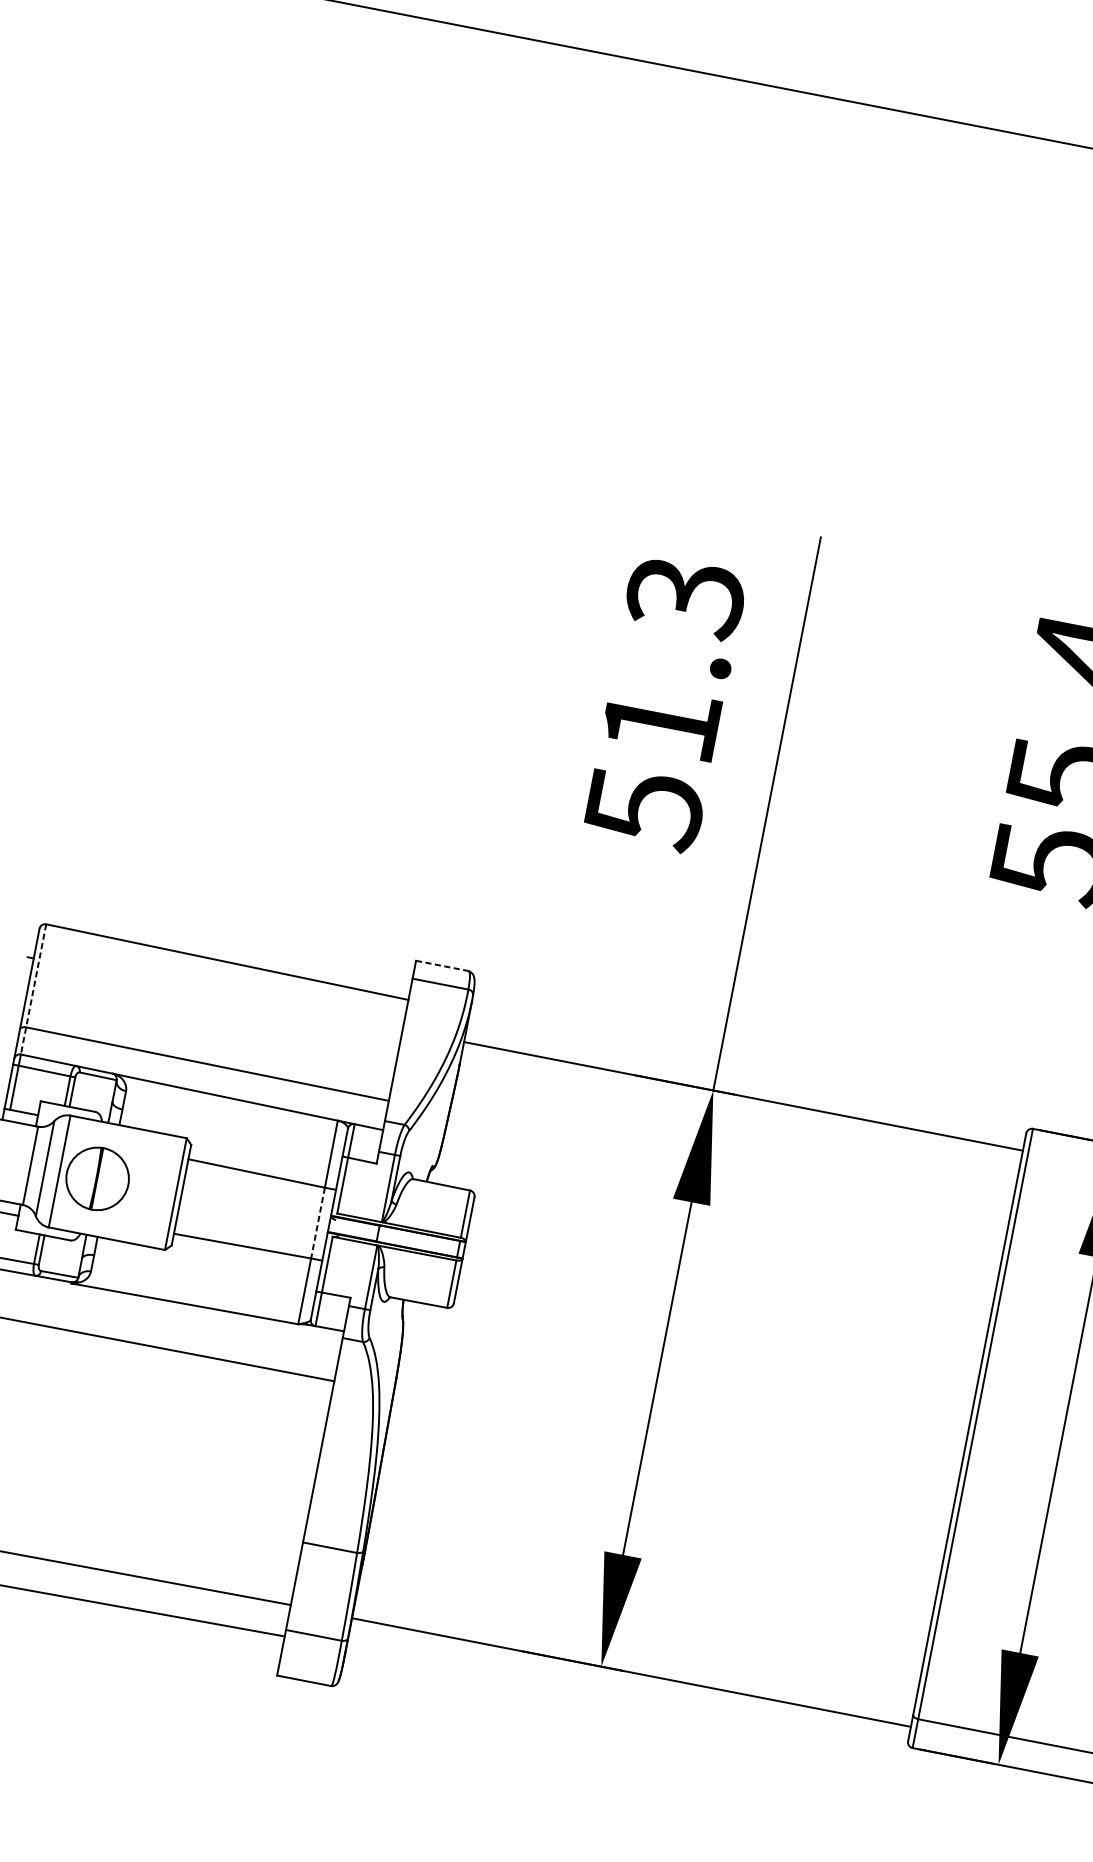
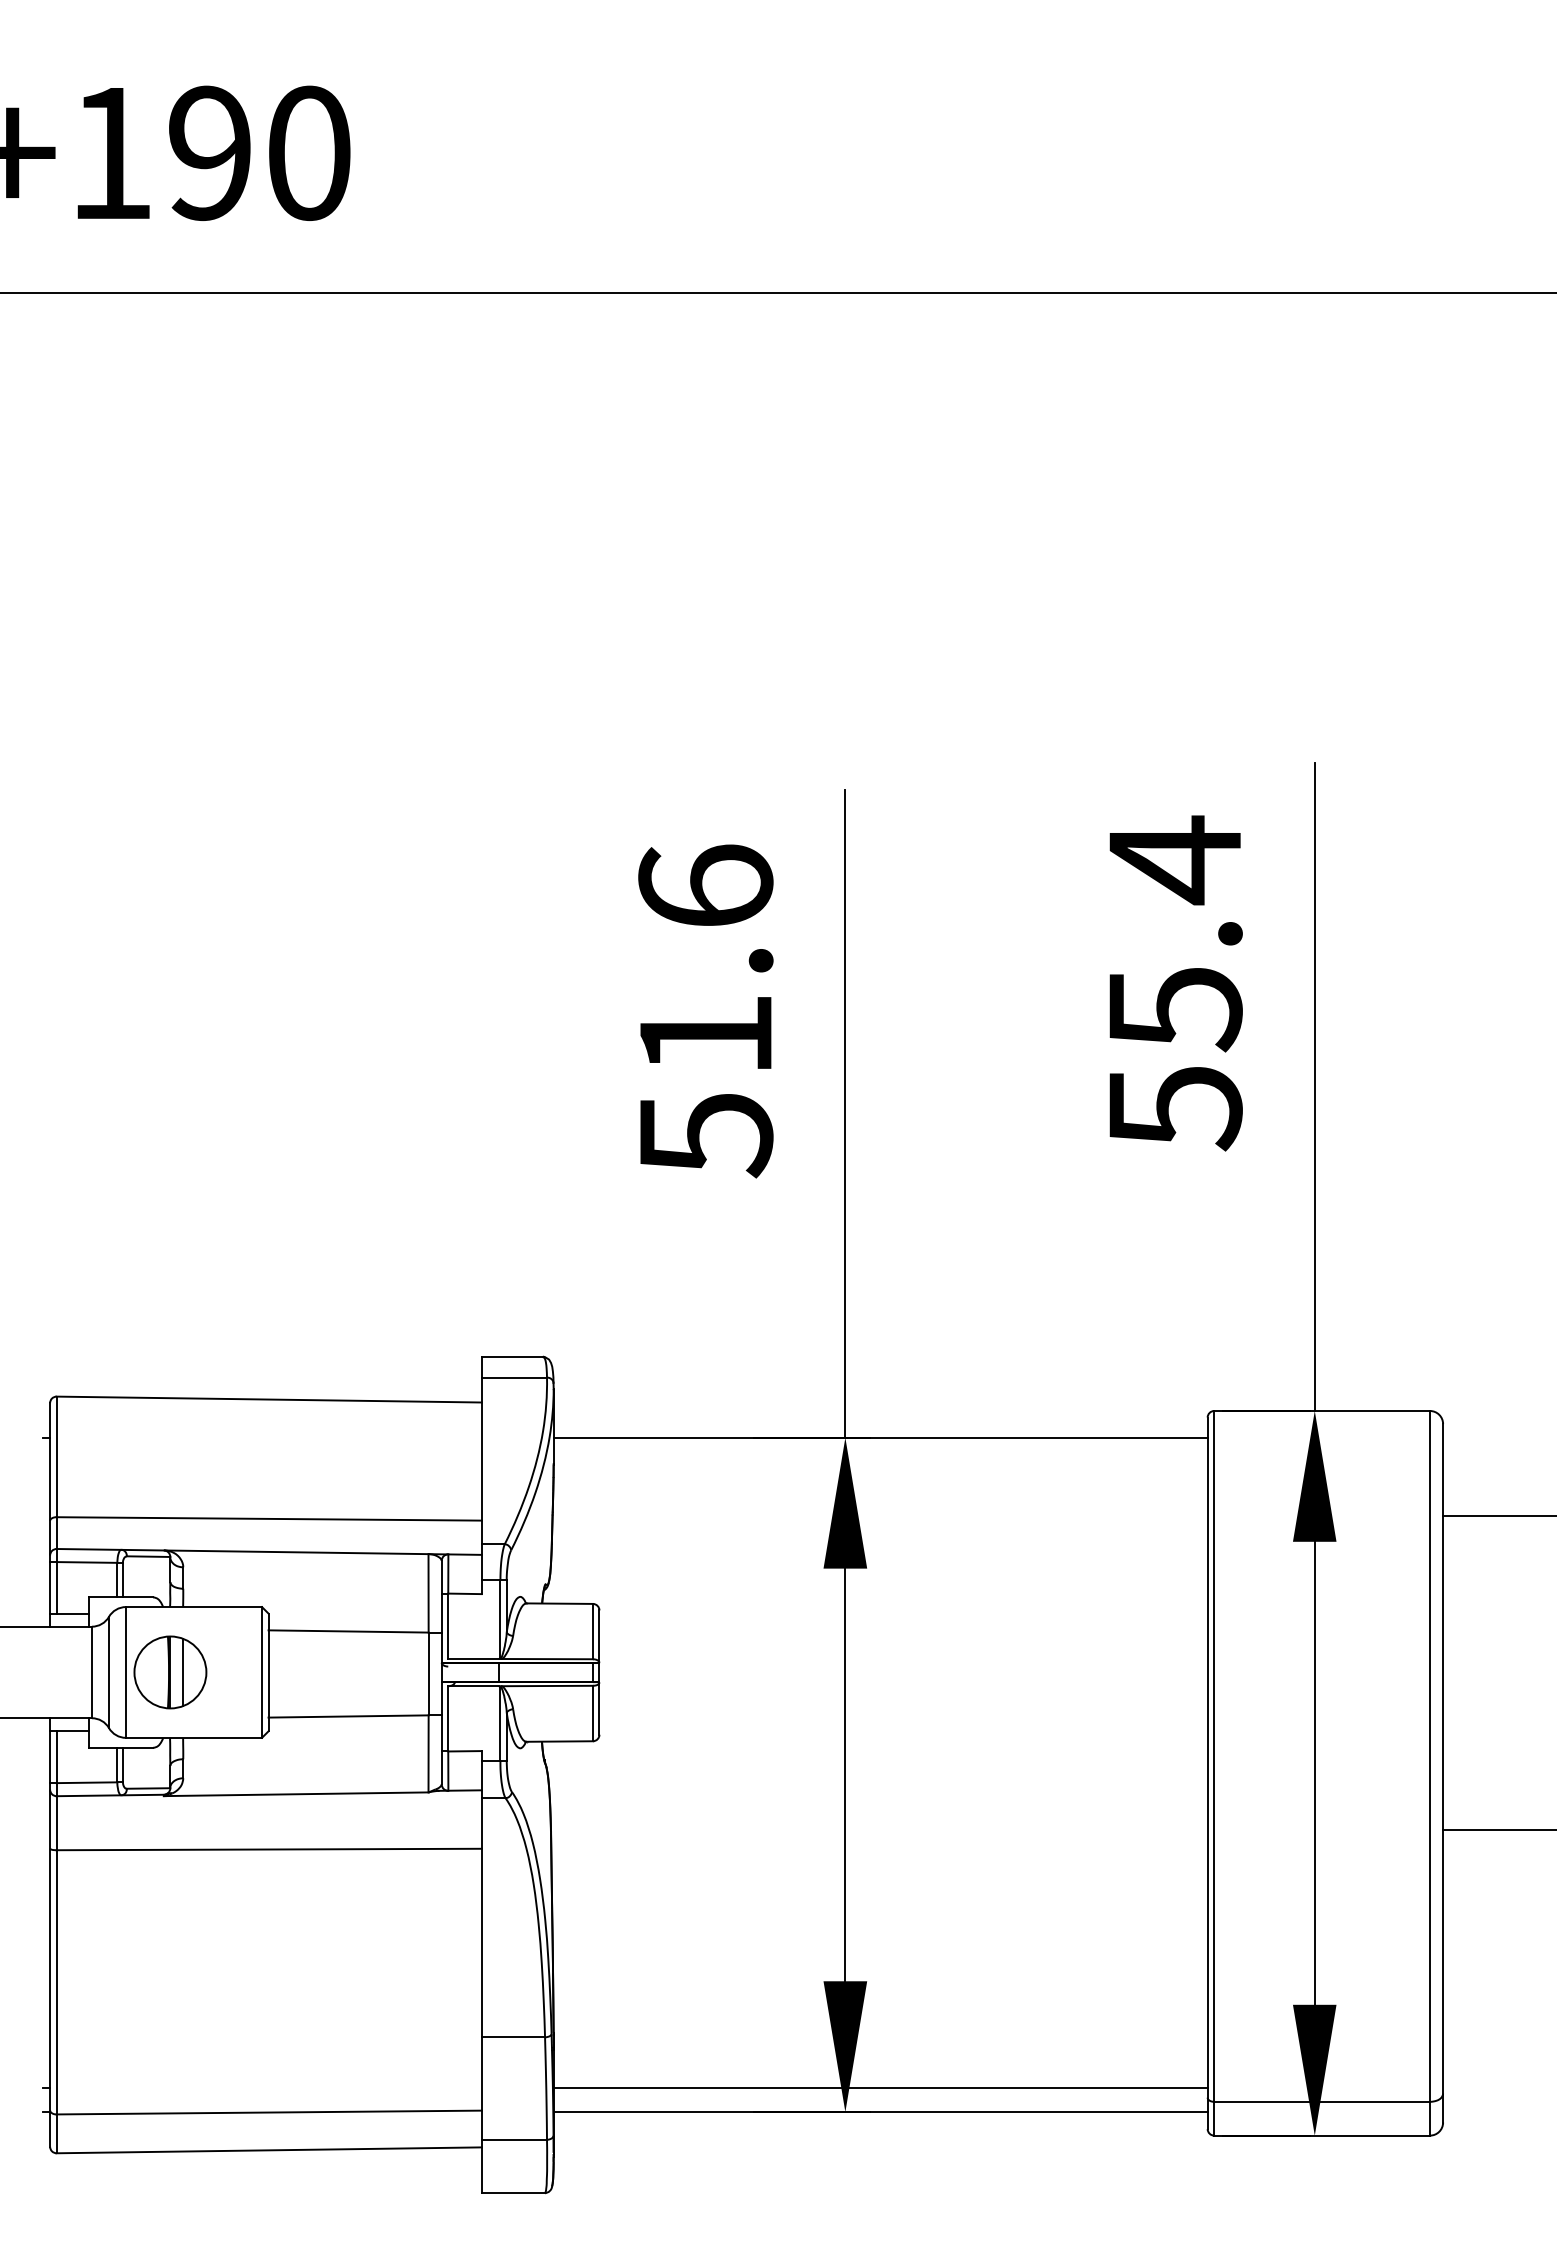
text: (685, 597) -> (705, 887), 51.3 -> 51.6
line: (442, 965) -> (512, 1356), dashed -> solid
line: (33, 989) -> (56, 1473), dashed -> solid
line: (108, 1181) -> (183, 1672), added
line: (317, 1223) -> (428, 1674), dashed -> solid
line: (635, 1652) -> (880, 2088), added

